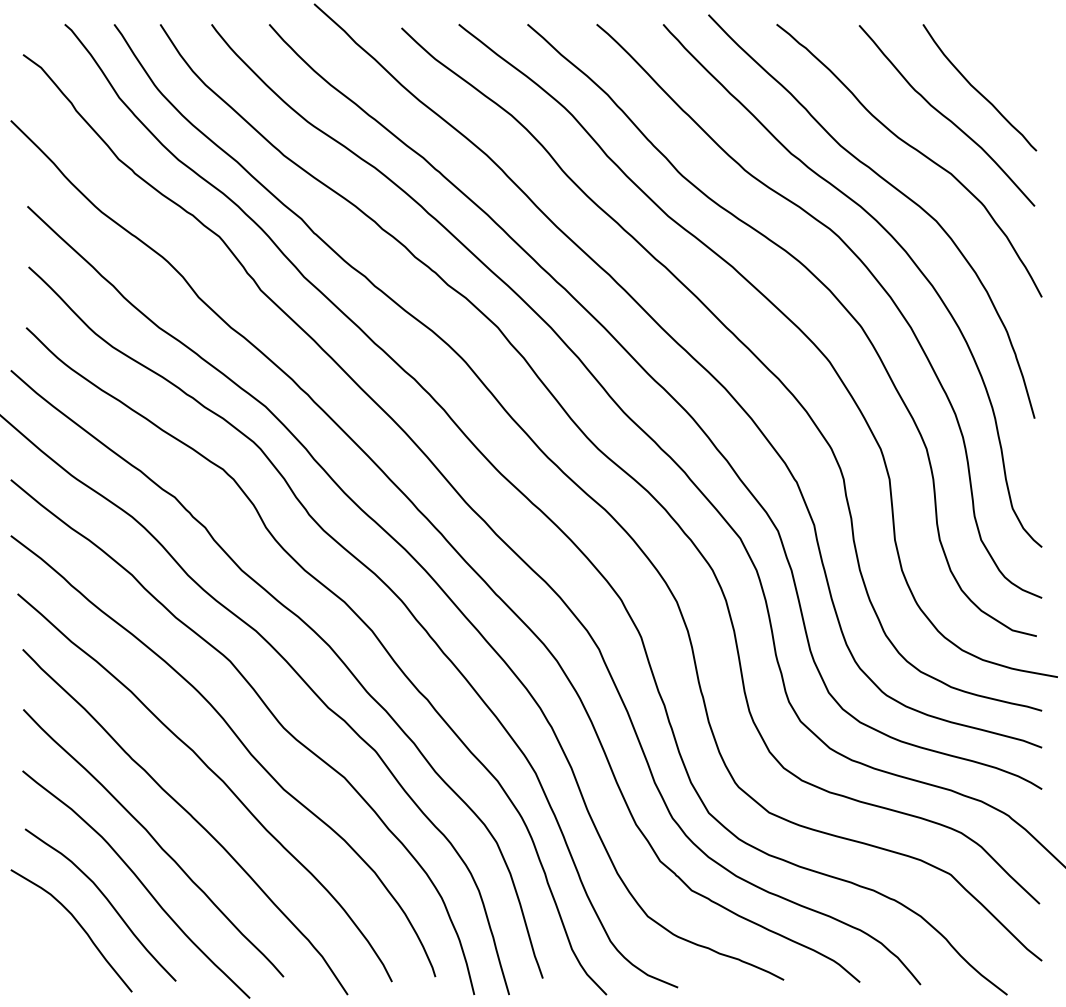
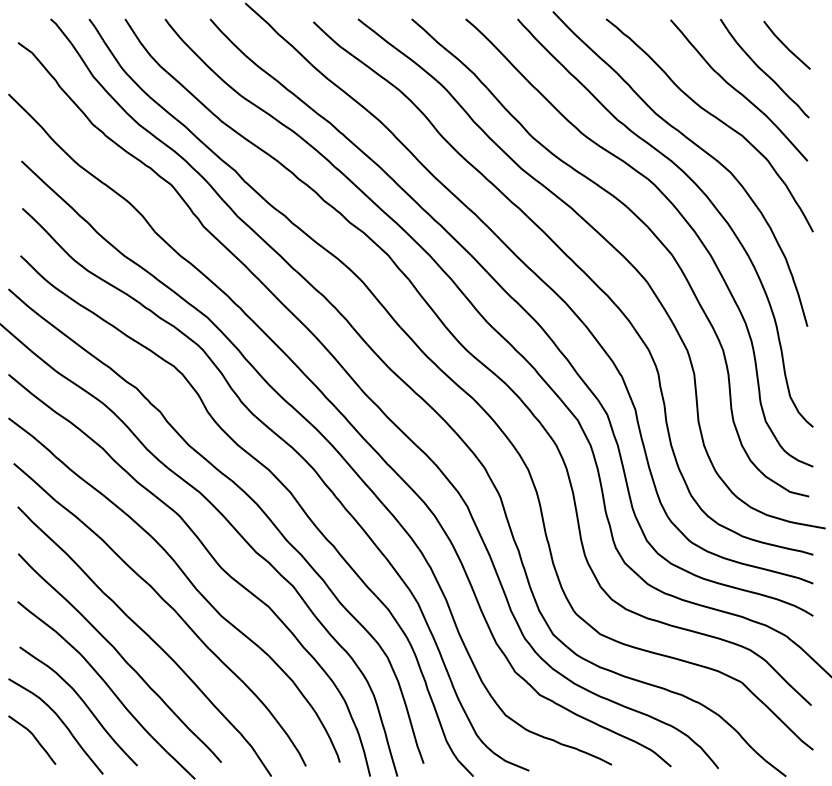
line: (1007, 58) -> (786, 45), added
curve: (44, 946) -> (34, 738), added

